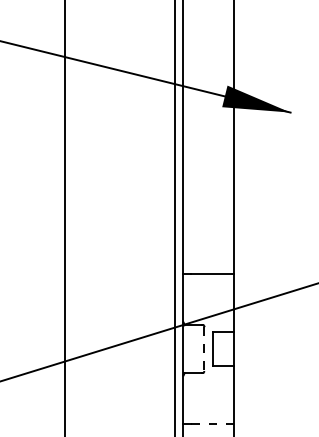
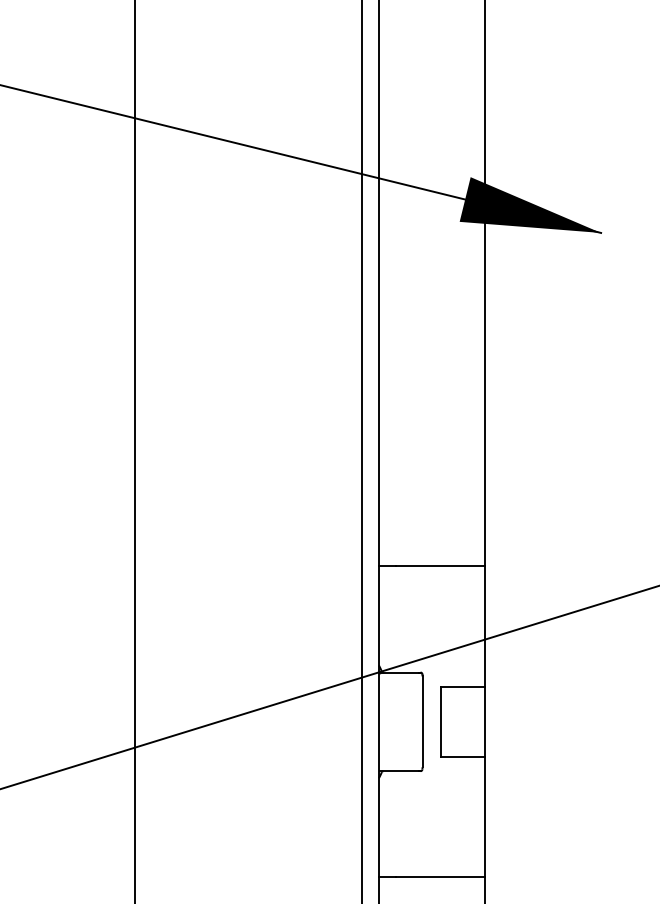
line: (204, 348) -> (423, 720), dashed -> solid
line: (212, 424) -> (439, 878), dashed -> solid

